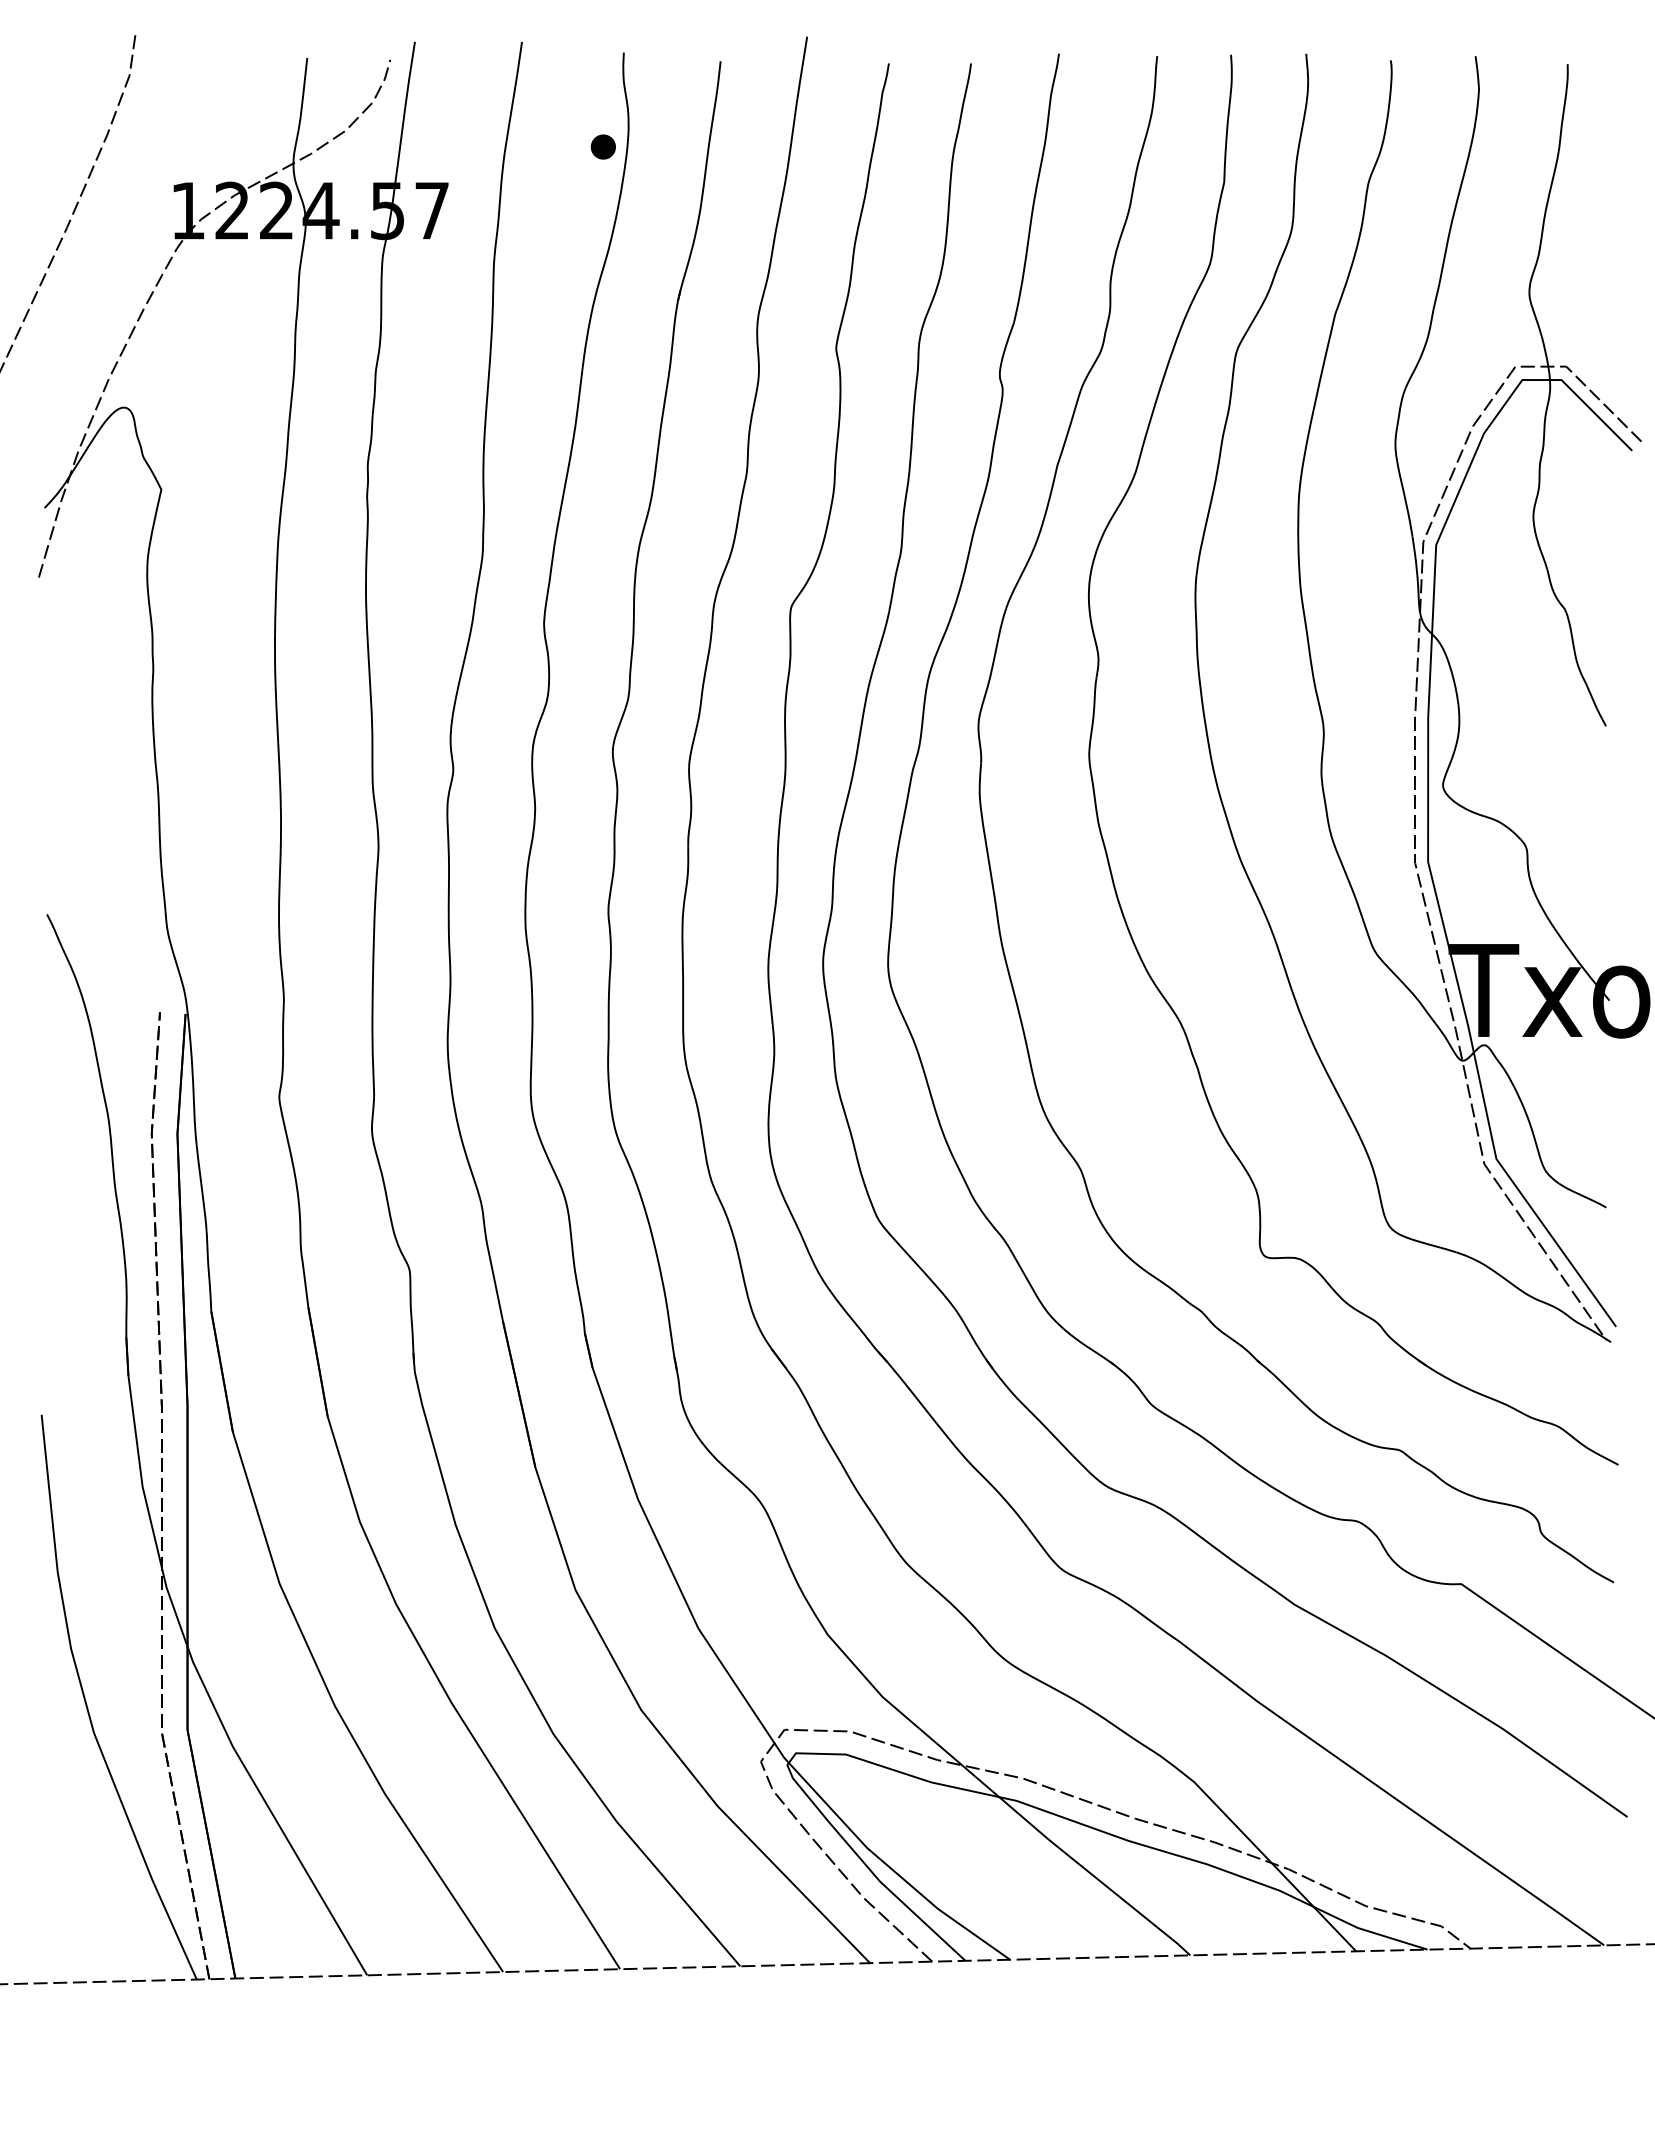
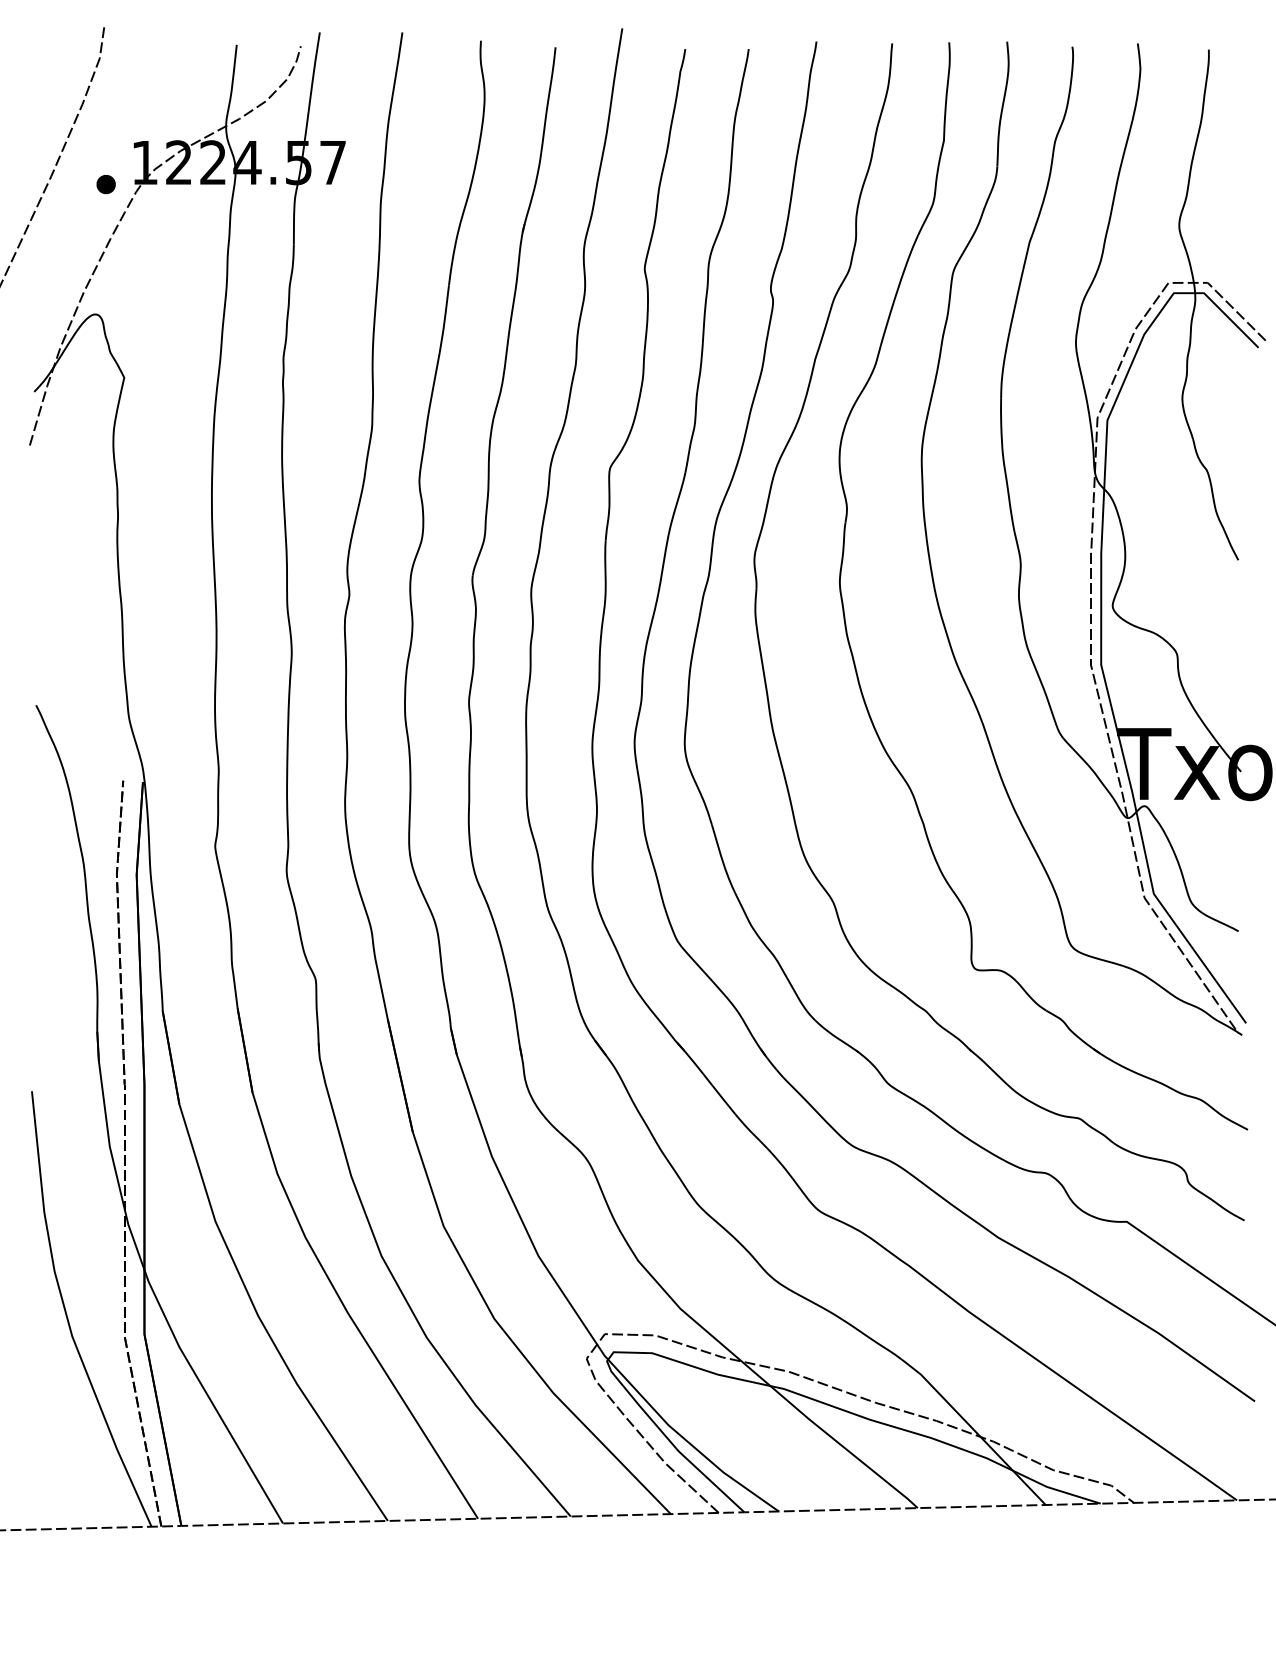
part: (602, 147) -> (105, 184), moved

